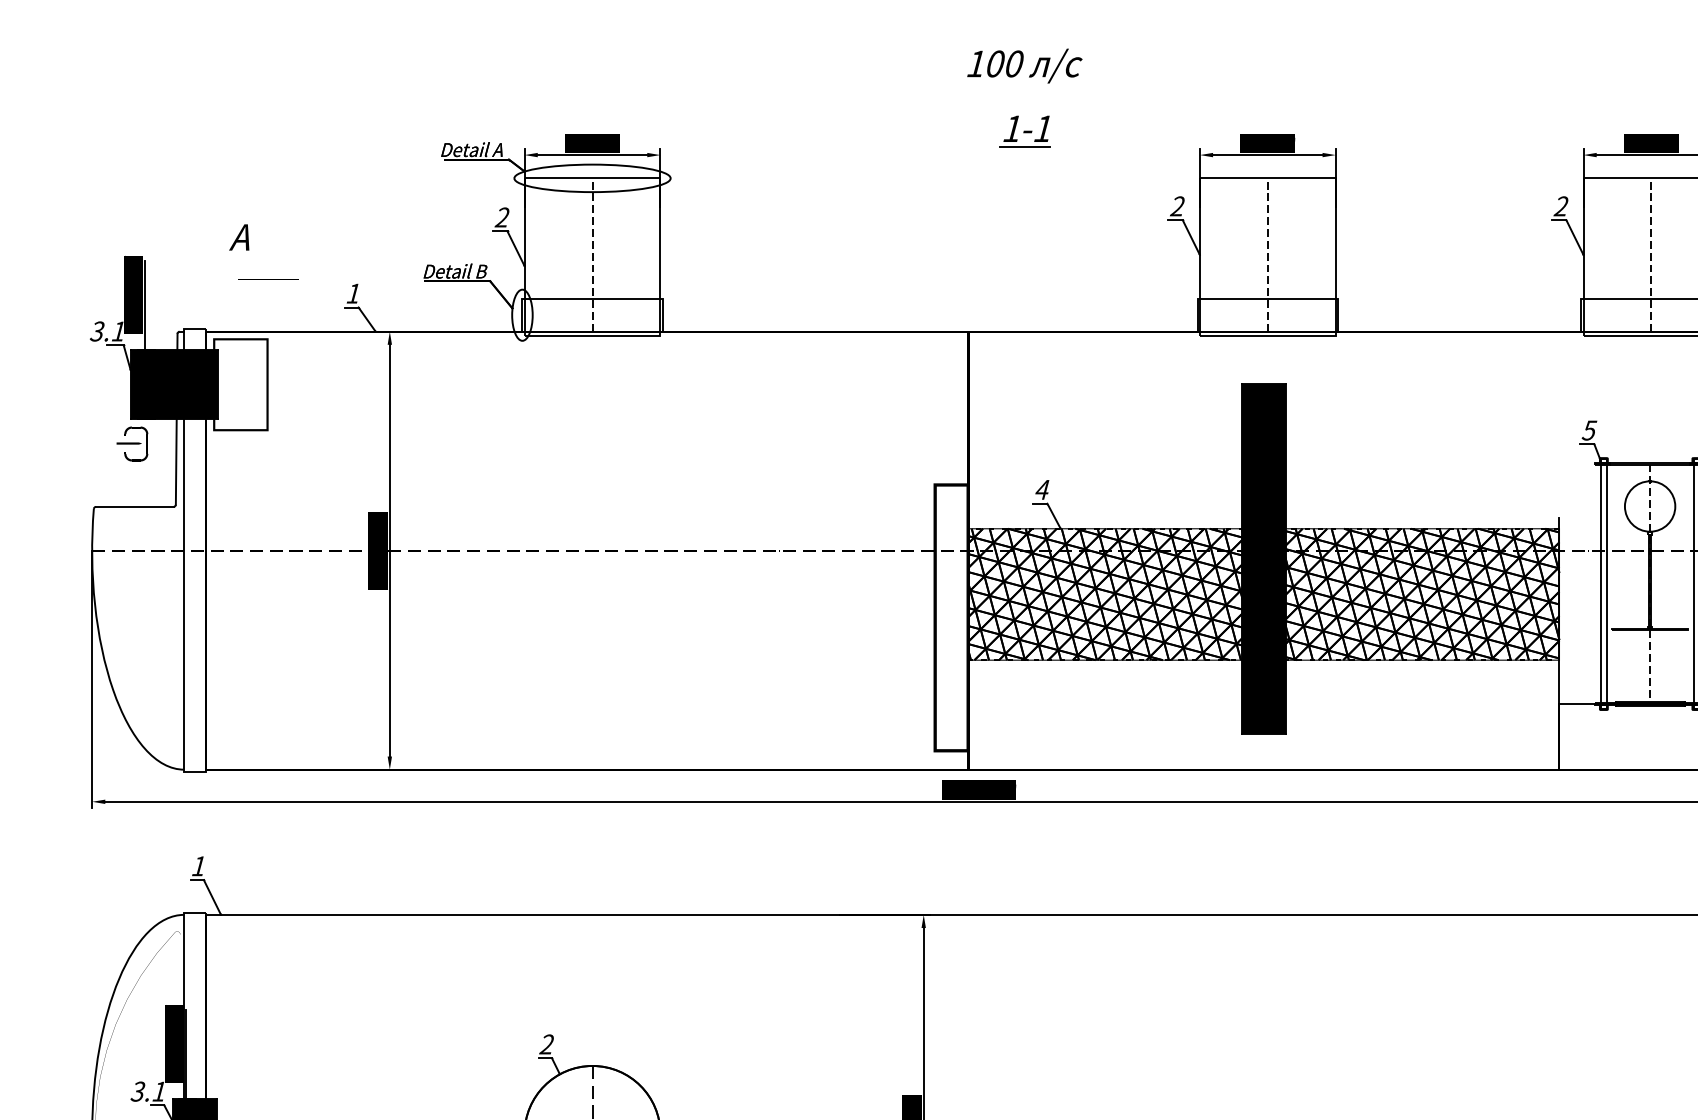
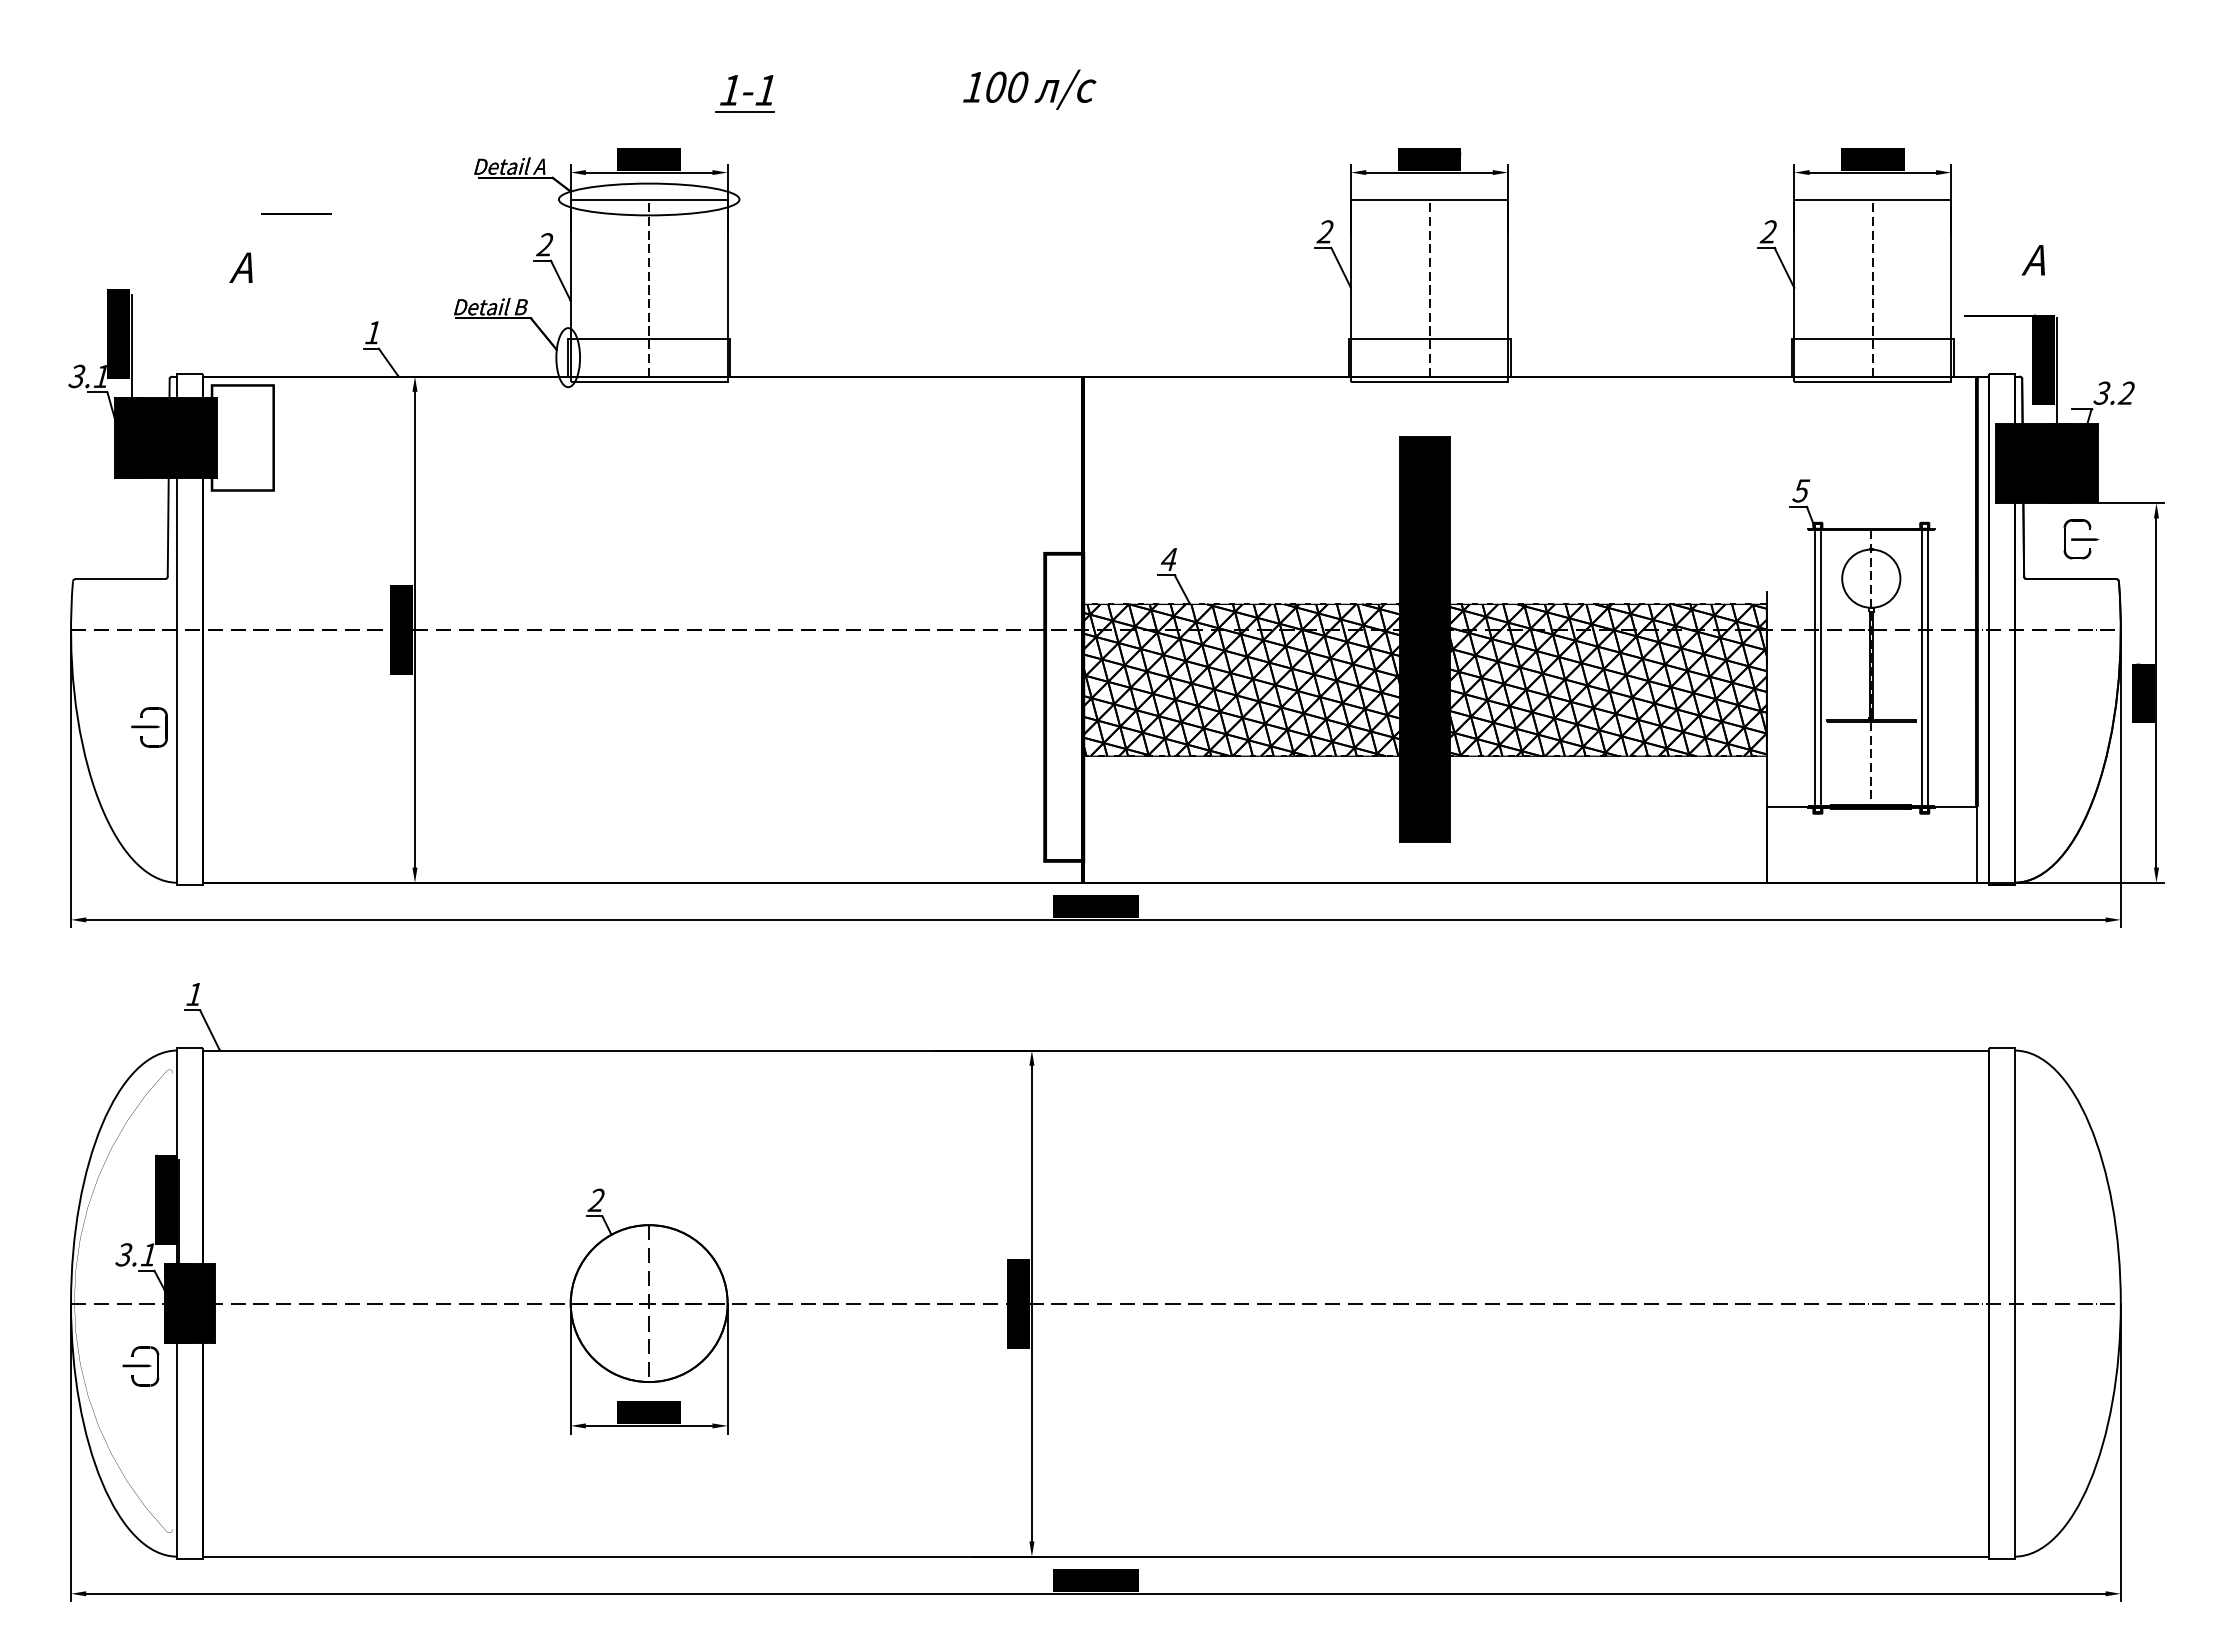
text: (1024, 65) -> (1029, 89), moved
part: (1024, 131) -> (744, 93), moved
line: (268, 278) -> (296, 213), moved
part: (132, 444) -> (149, 727), moved

